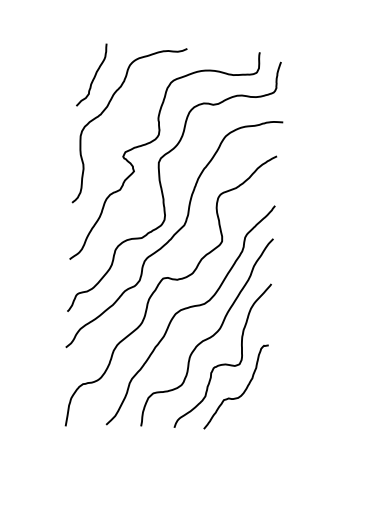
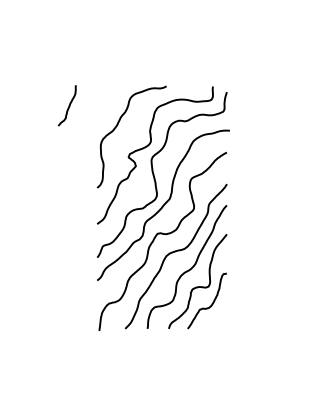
curve: (93, 74) -> (68, 105), moved

